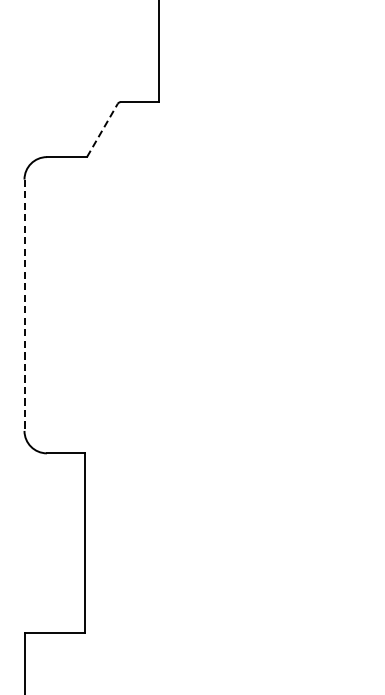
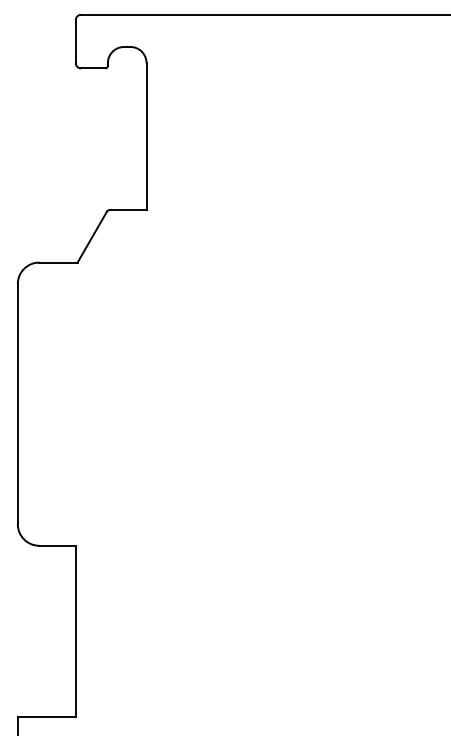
line: (102, 129) -> (92, 236), dashed -> solid
line: (24, 305) -> (17, 404), dashed -> solid

